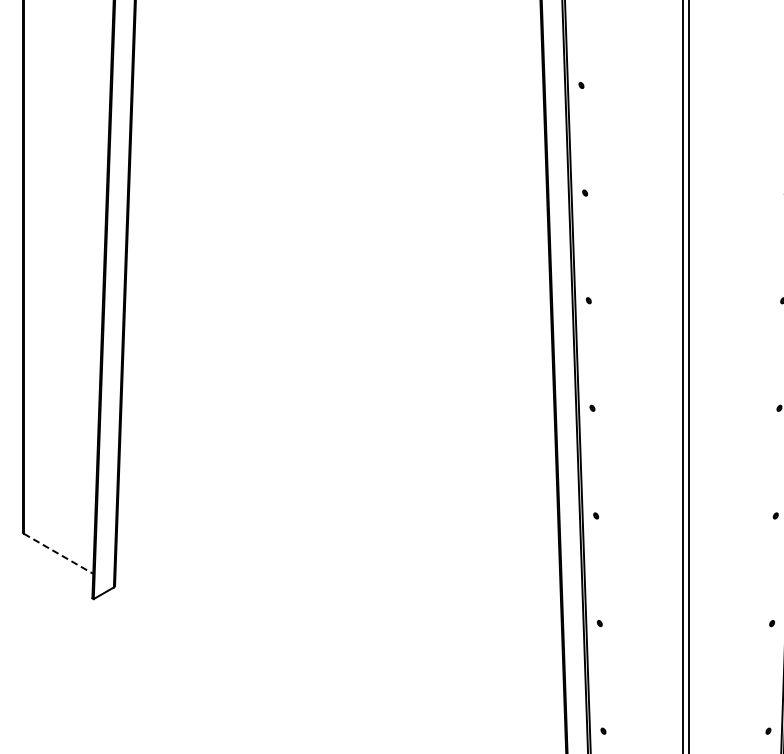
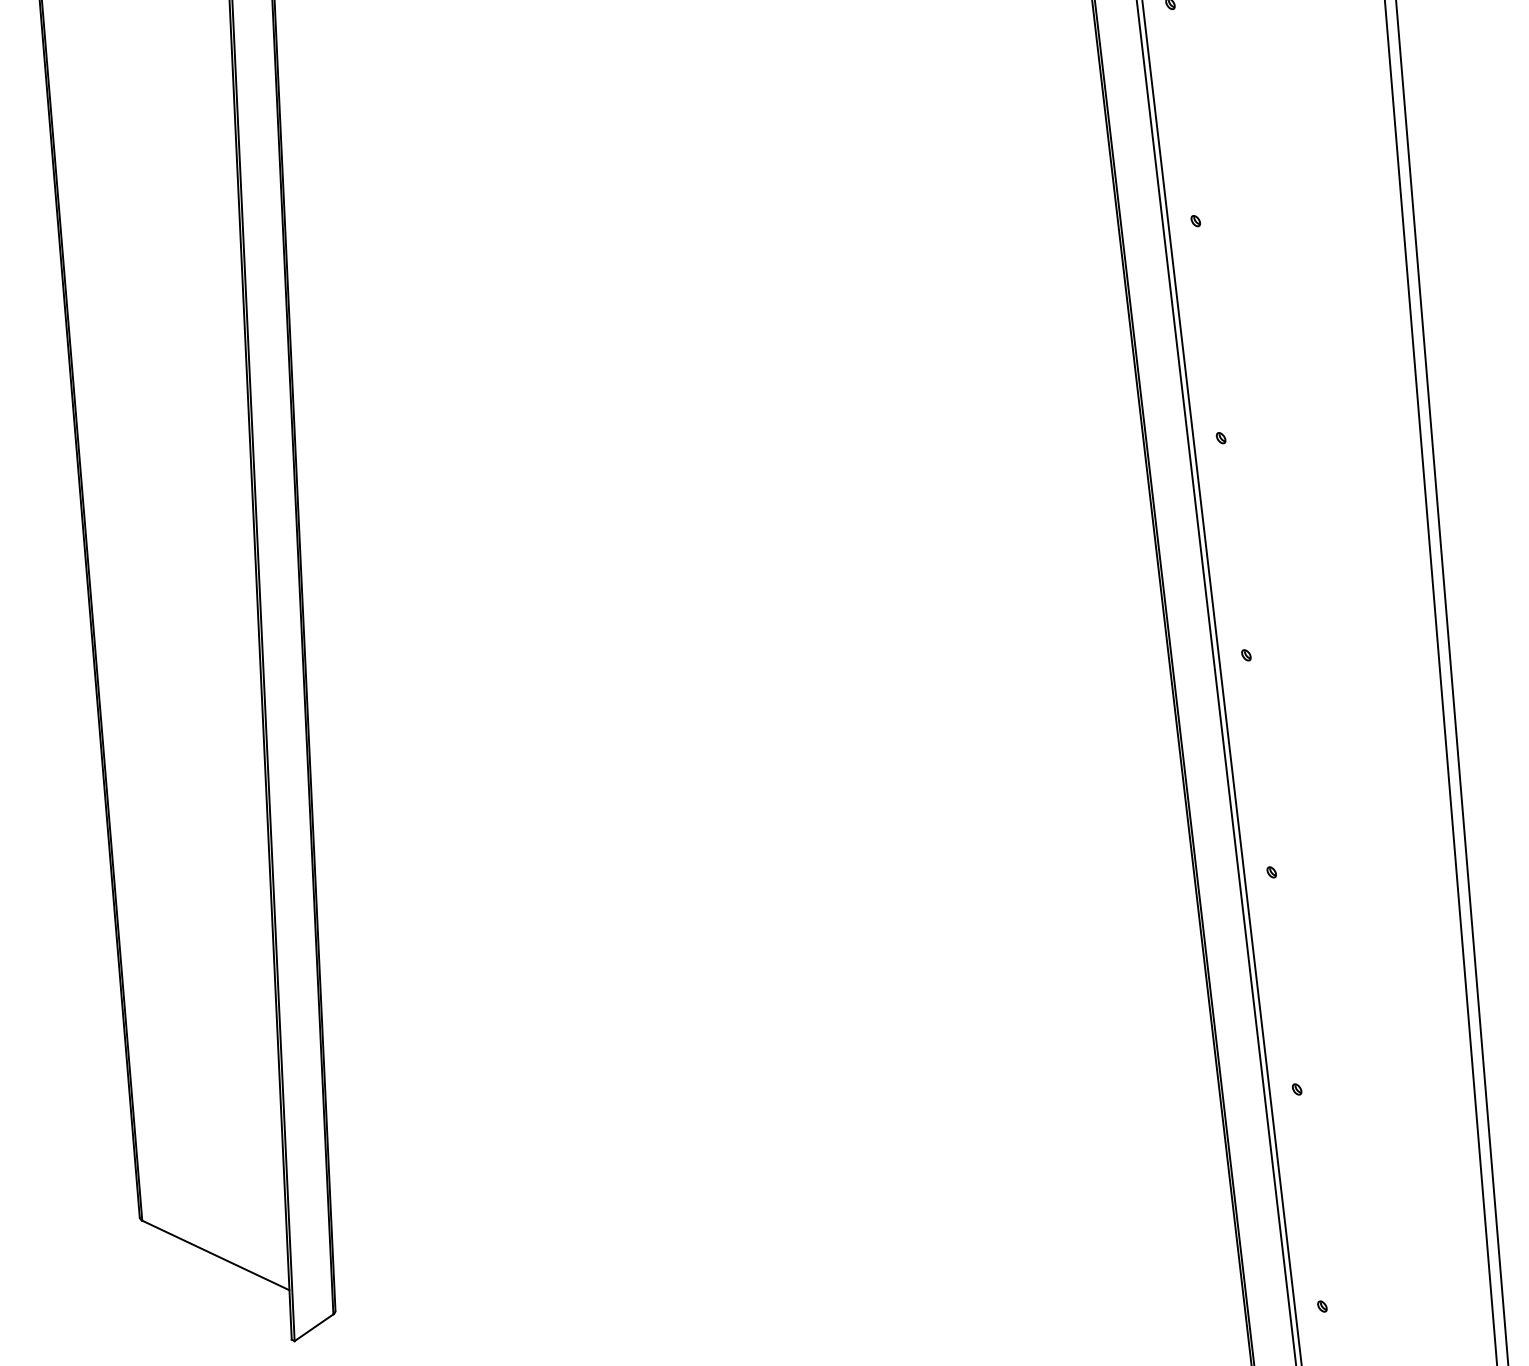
line: (58, 554) -> (215, 1256), dashed -> solid

